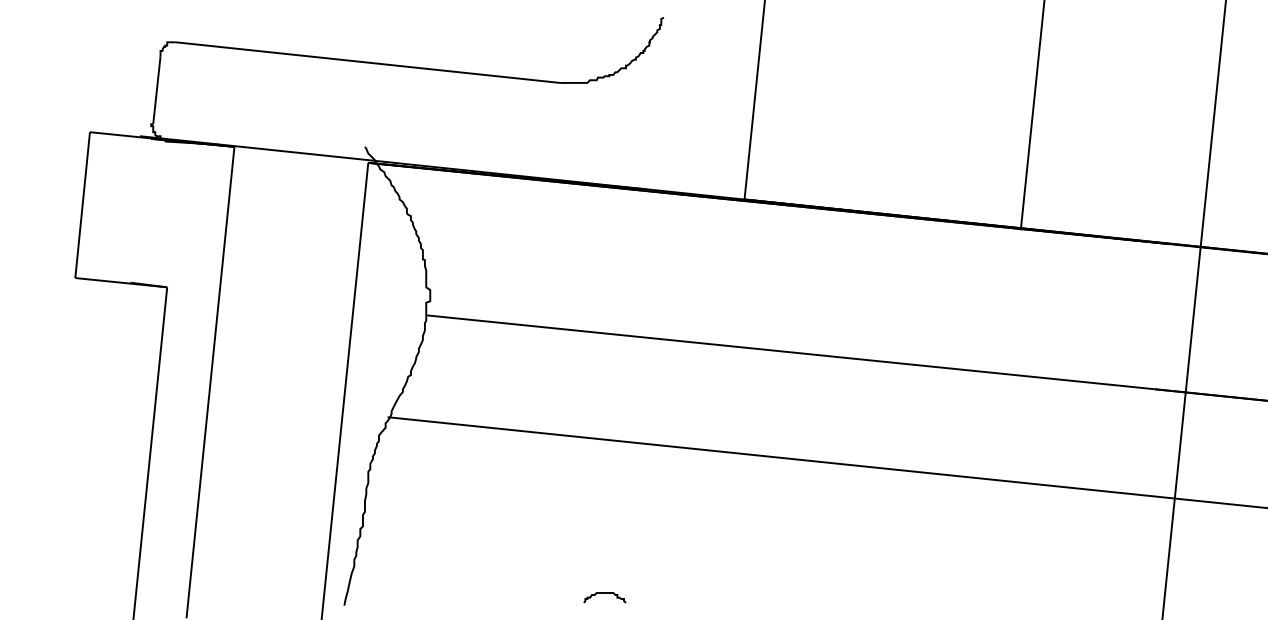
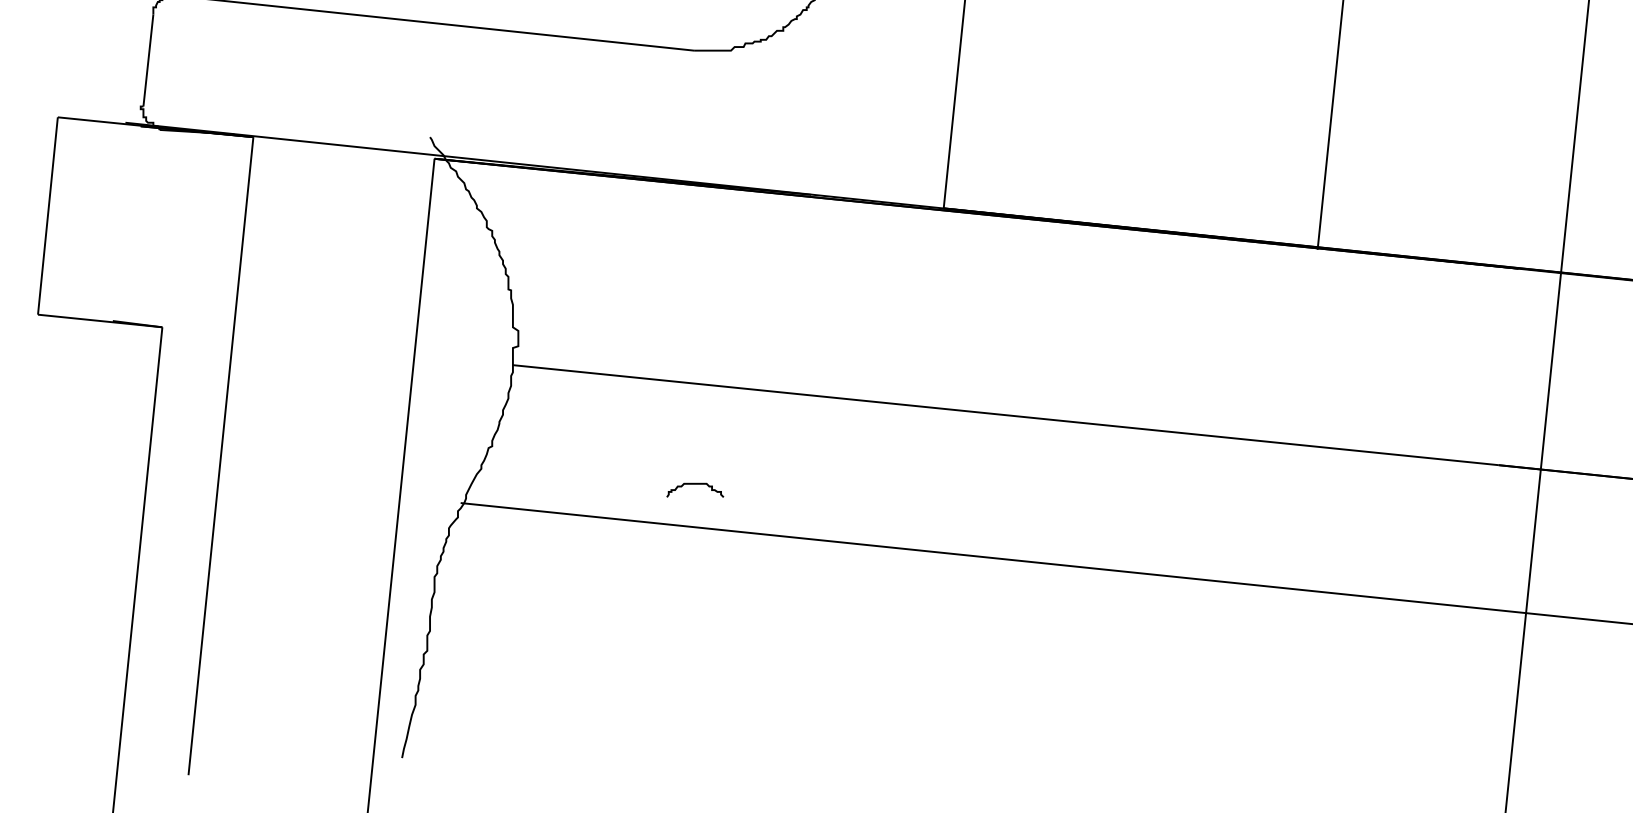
curve: (604, 593) -> (694, 484), moved

